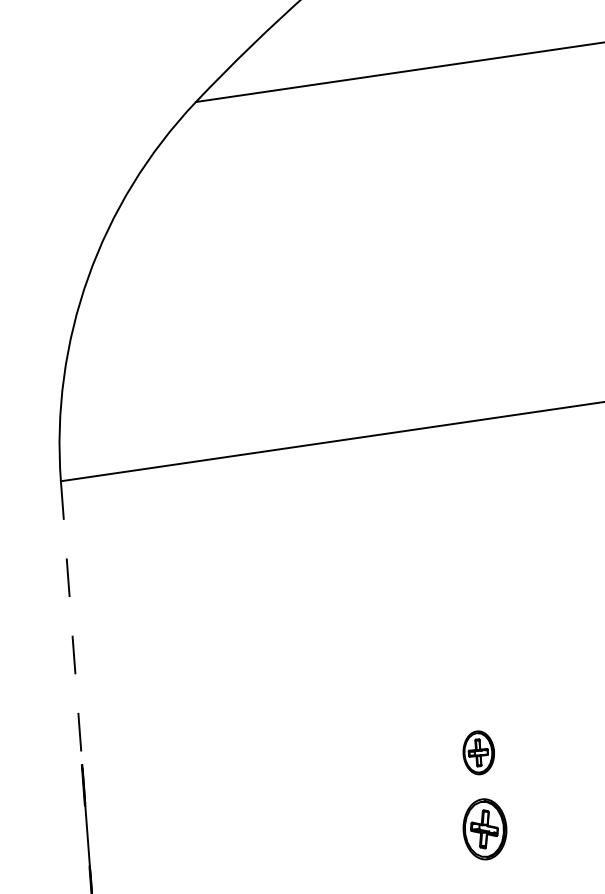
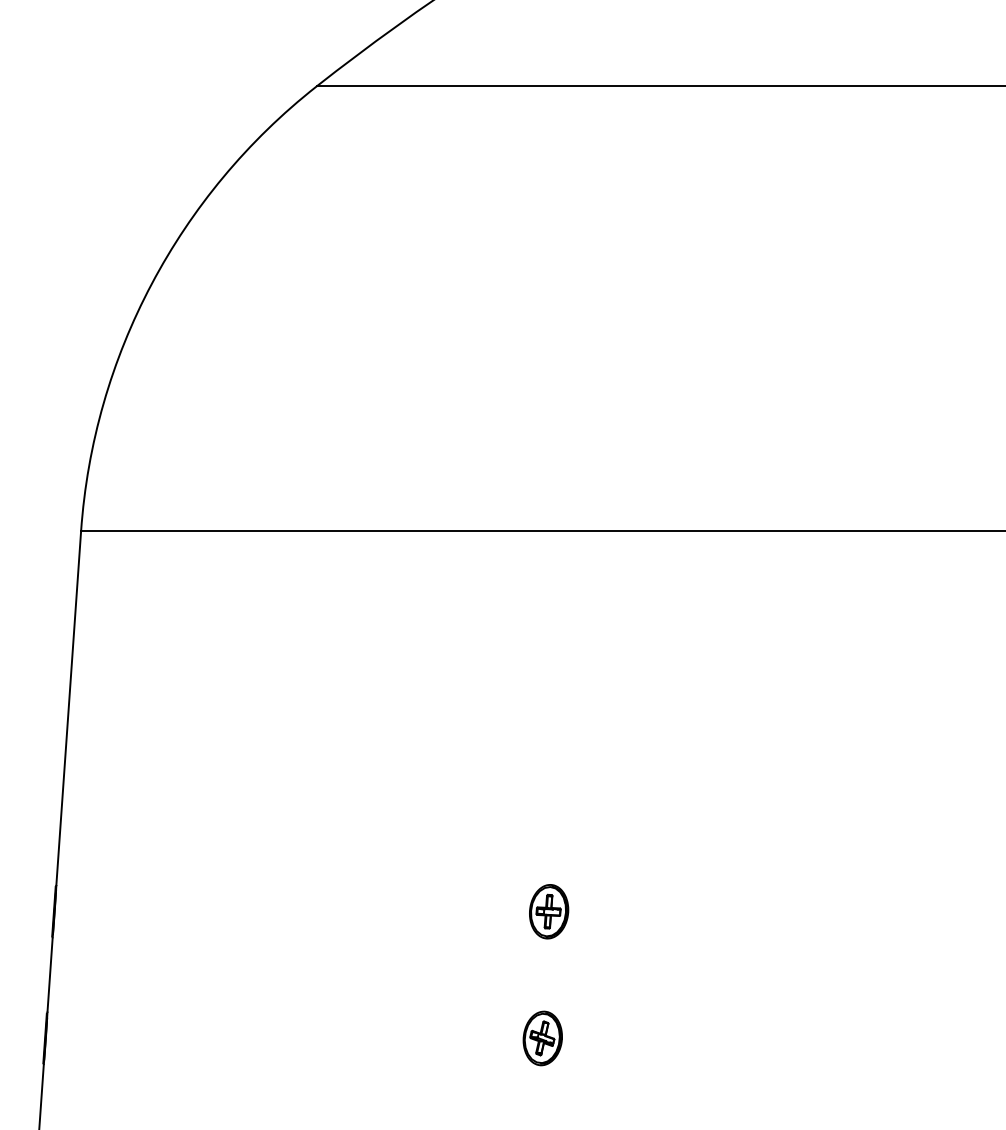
line: (71, 622) -> (68, 708), dashed -> solid
part: (479, 752) -> (549, 911), moved
part: (484, 829) -> (542, 1038), size x0.71

